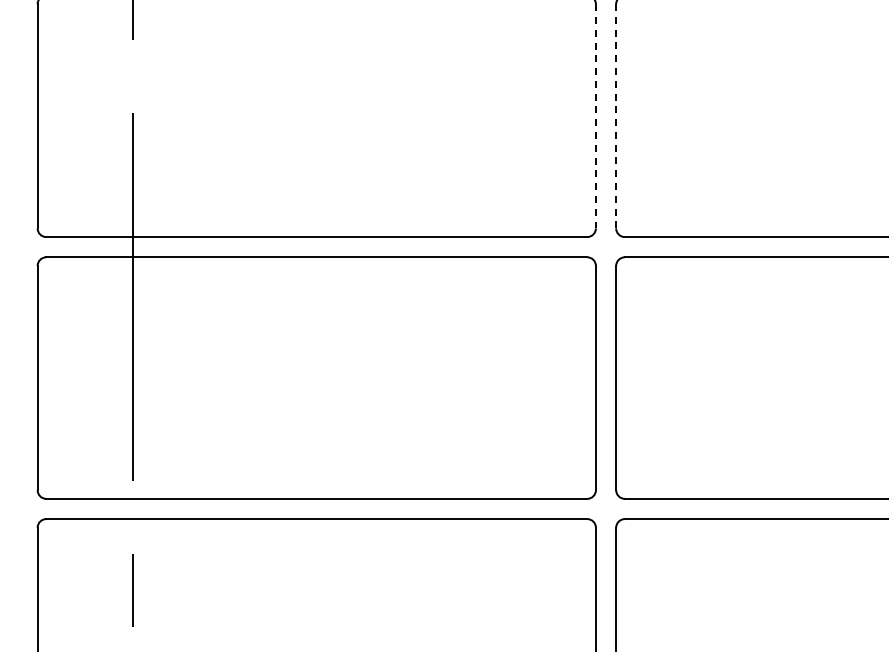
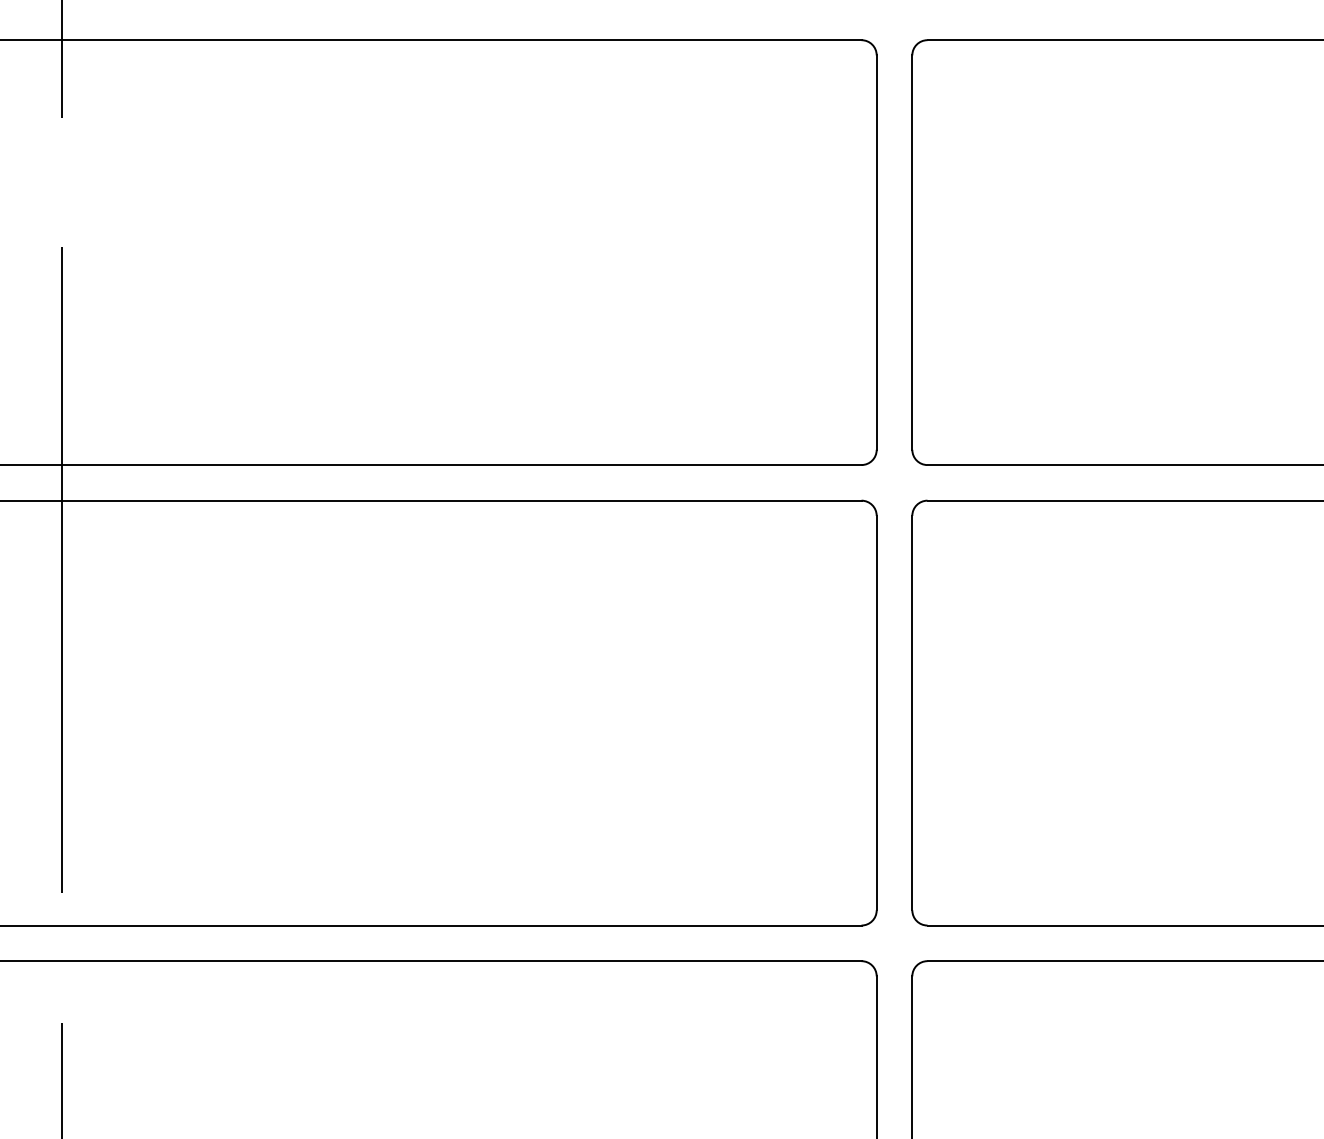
line: (616, 115) -> (912, 251), dashed -> solid
line: (595, 116) -> (875, 252), dashed -> solid

